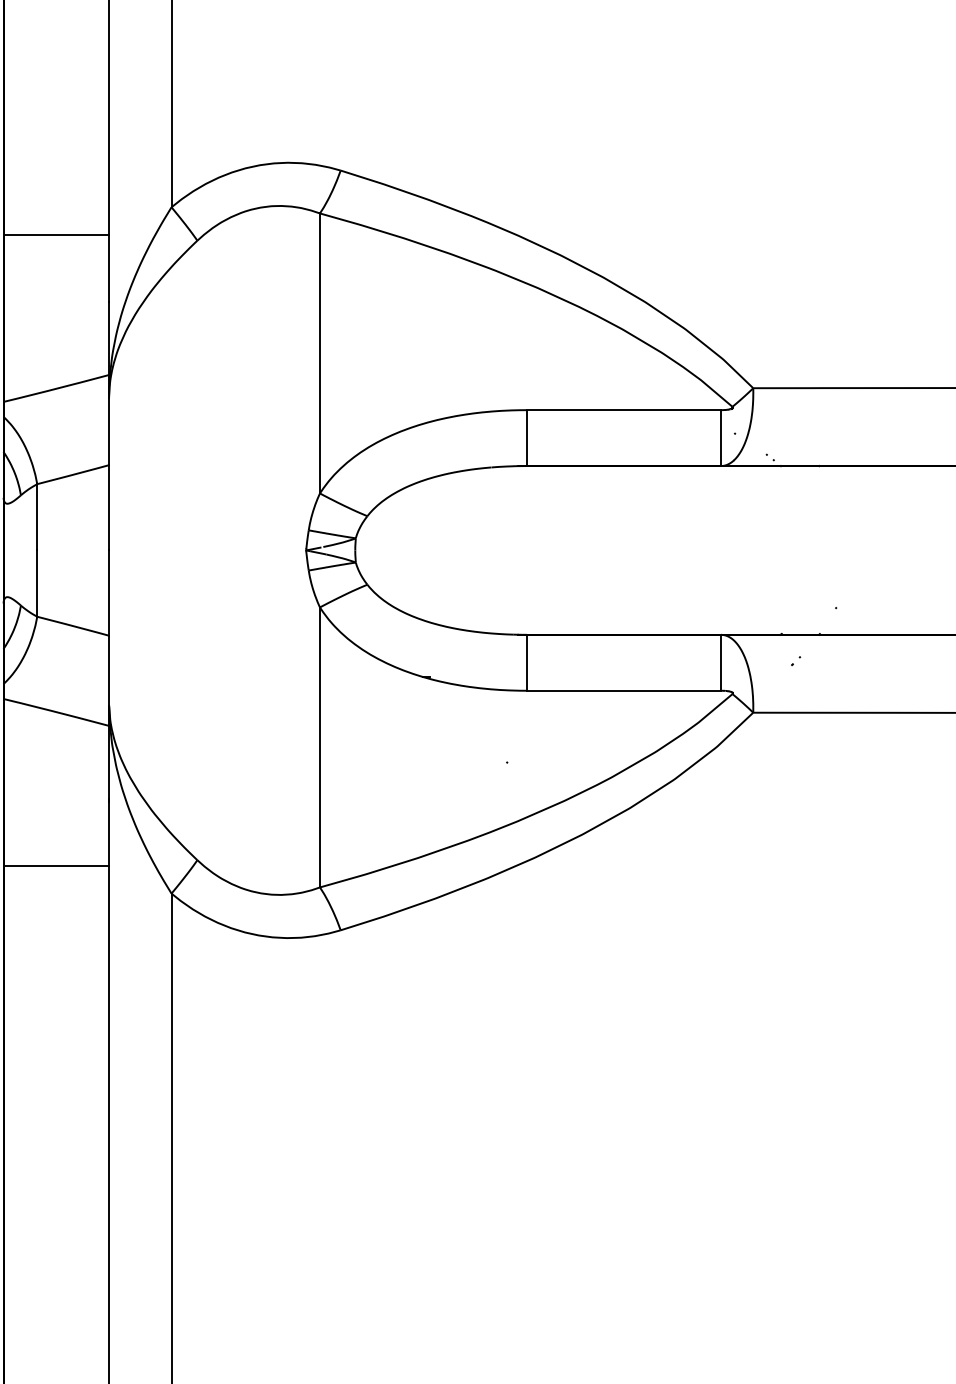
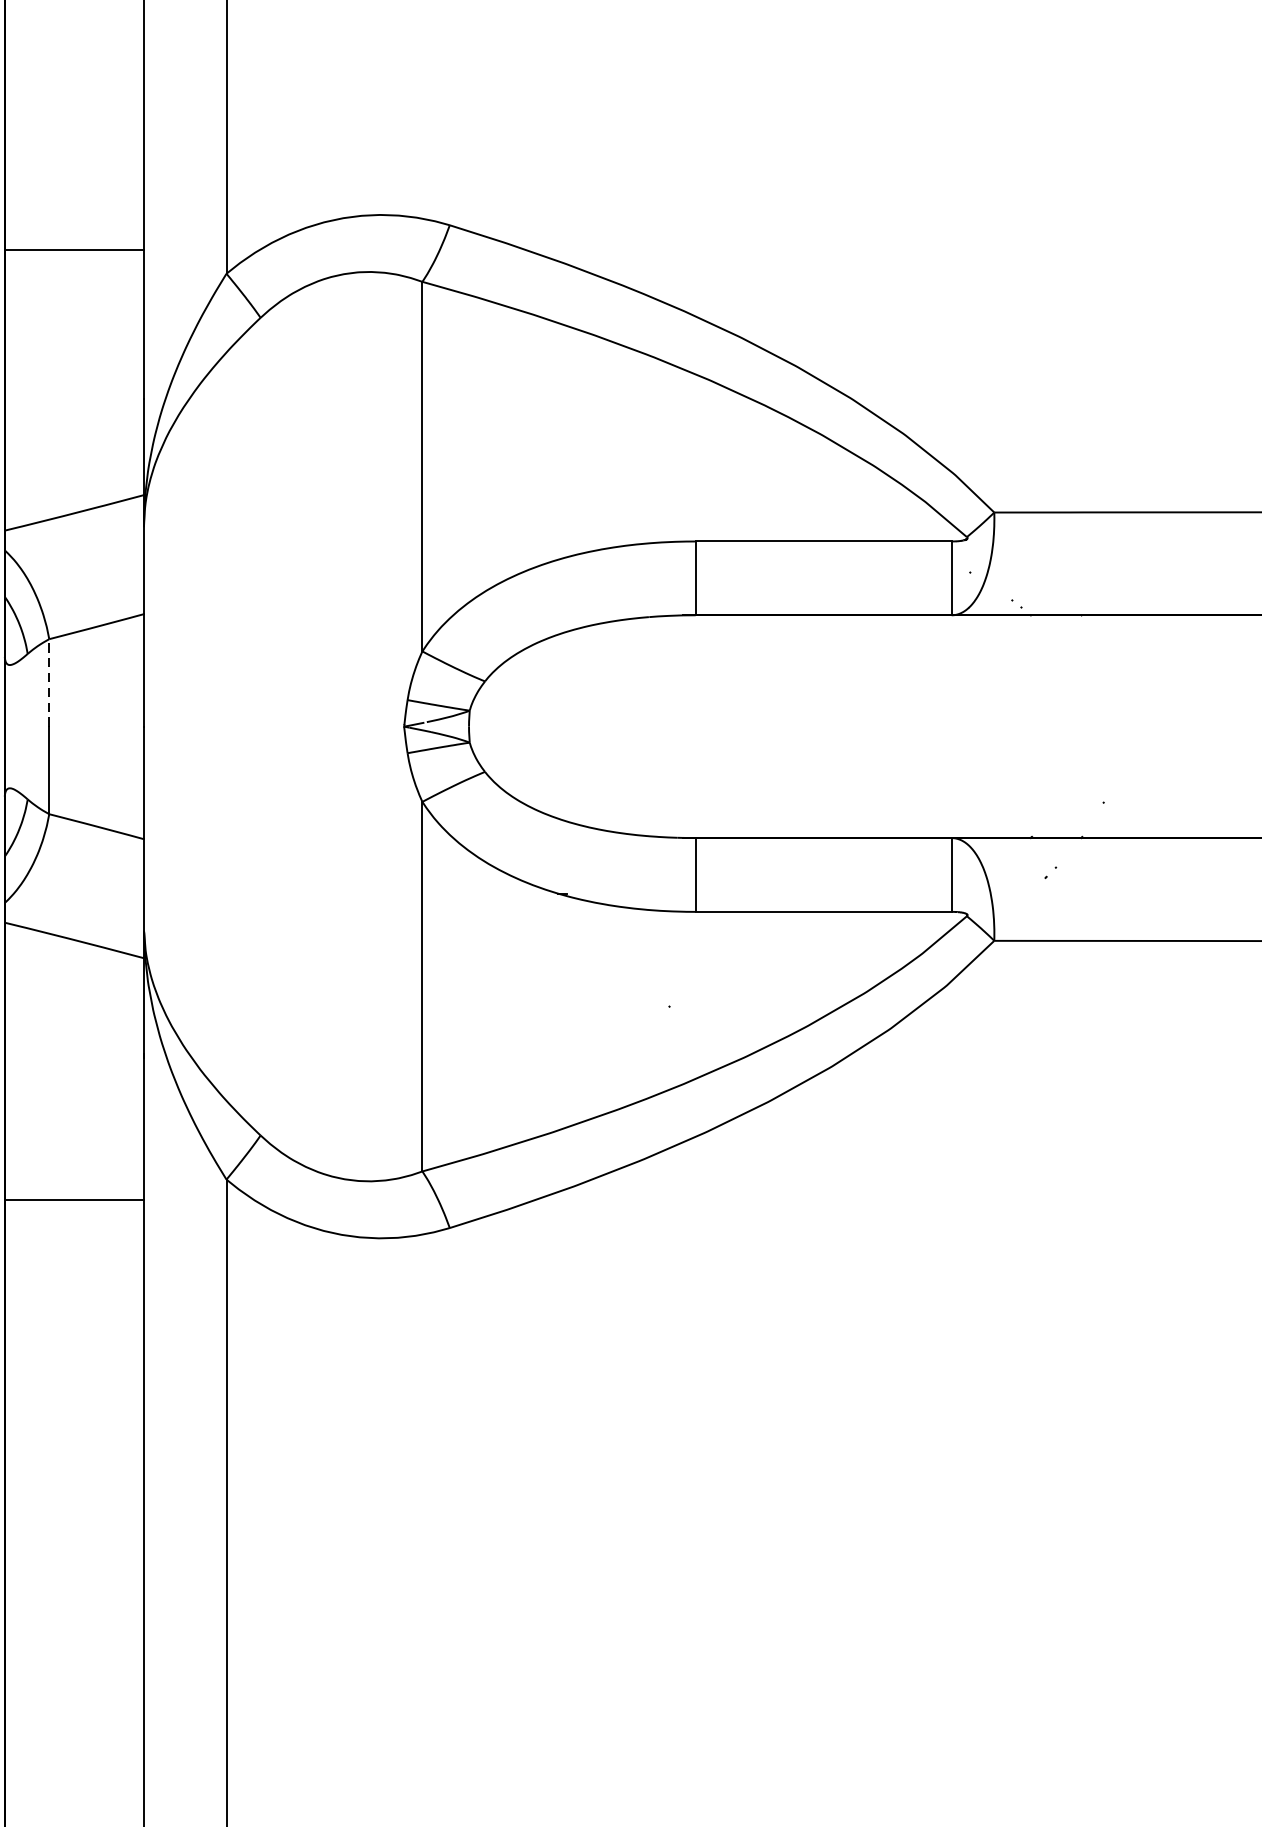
line: (56, 235) -> (74, 250), moved
line: (37, 516) -> (49, 681), solid -> dashed
line: (56, 865) -> (74, 1199), moved

